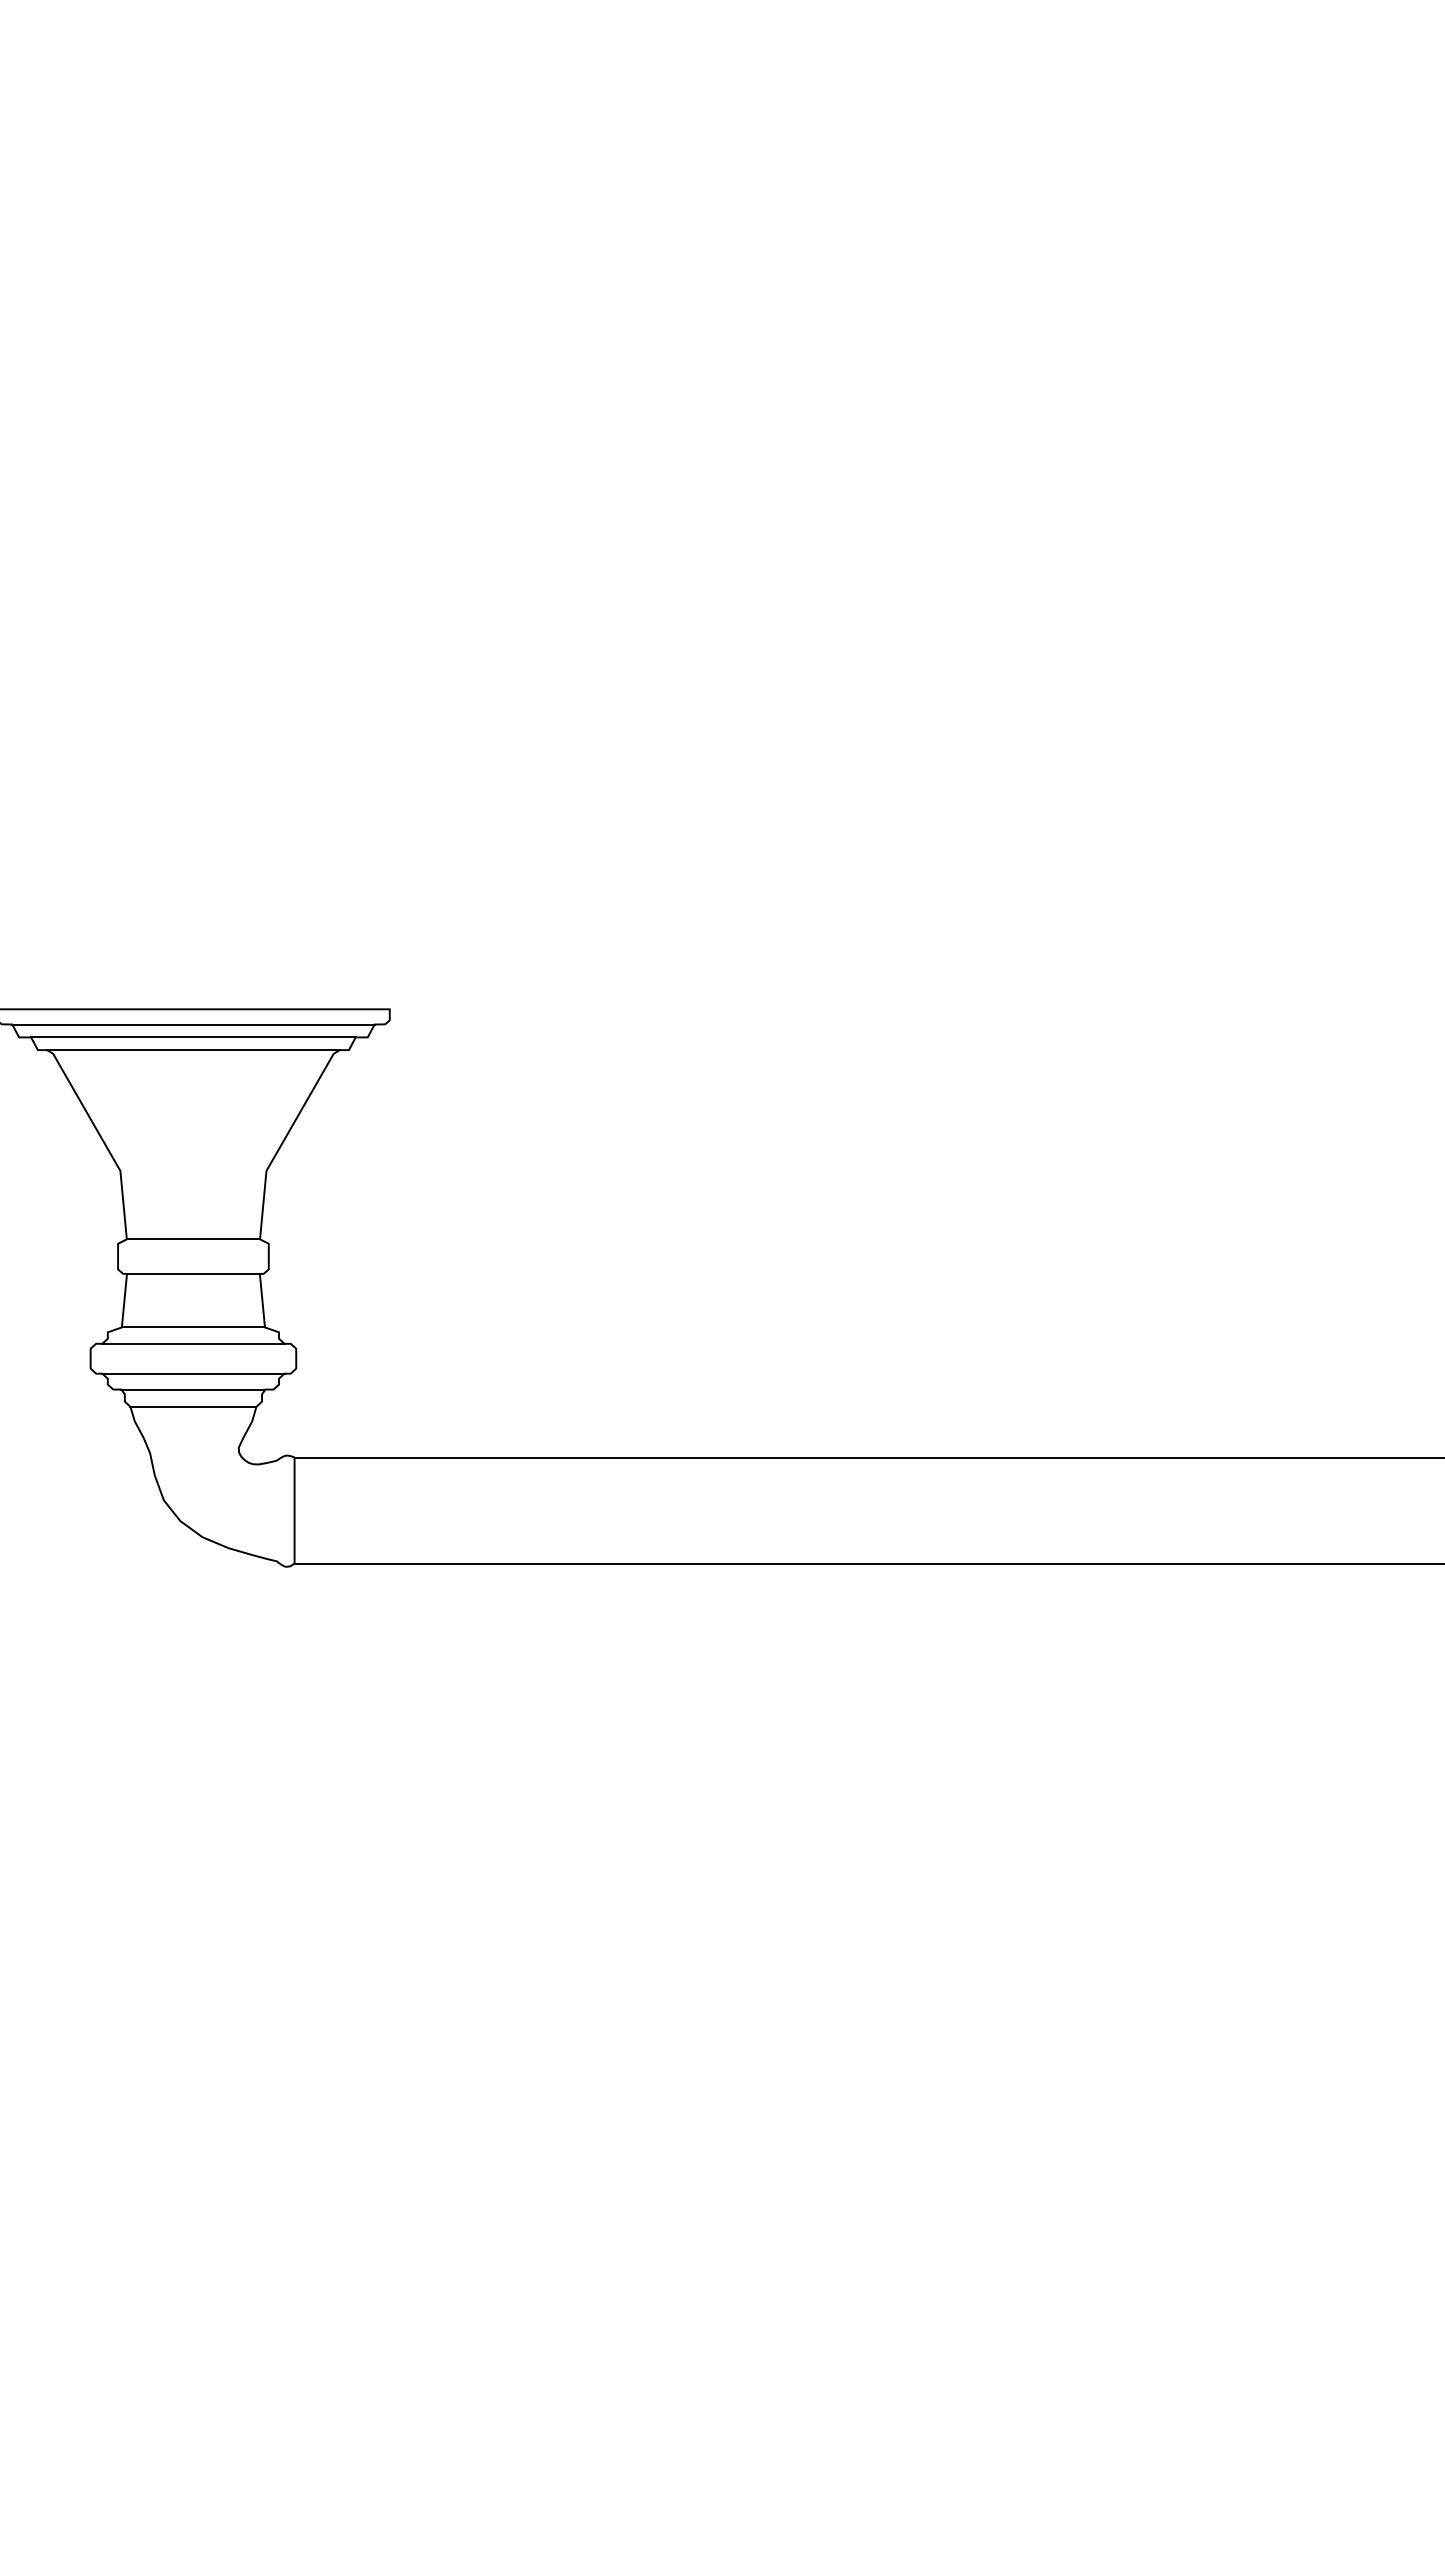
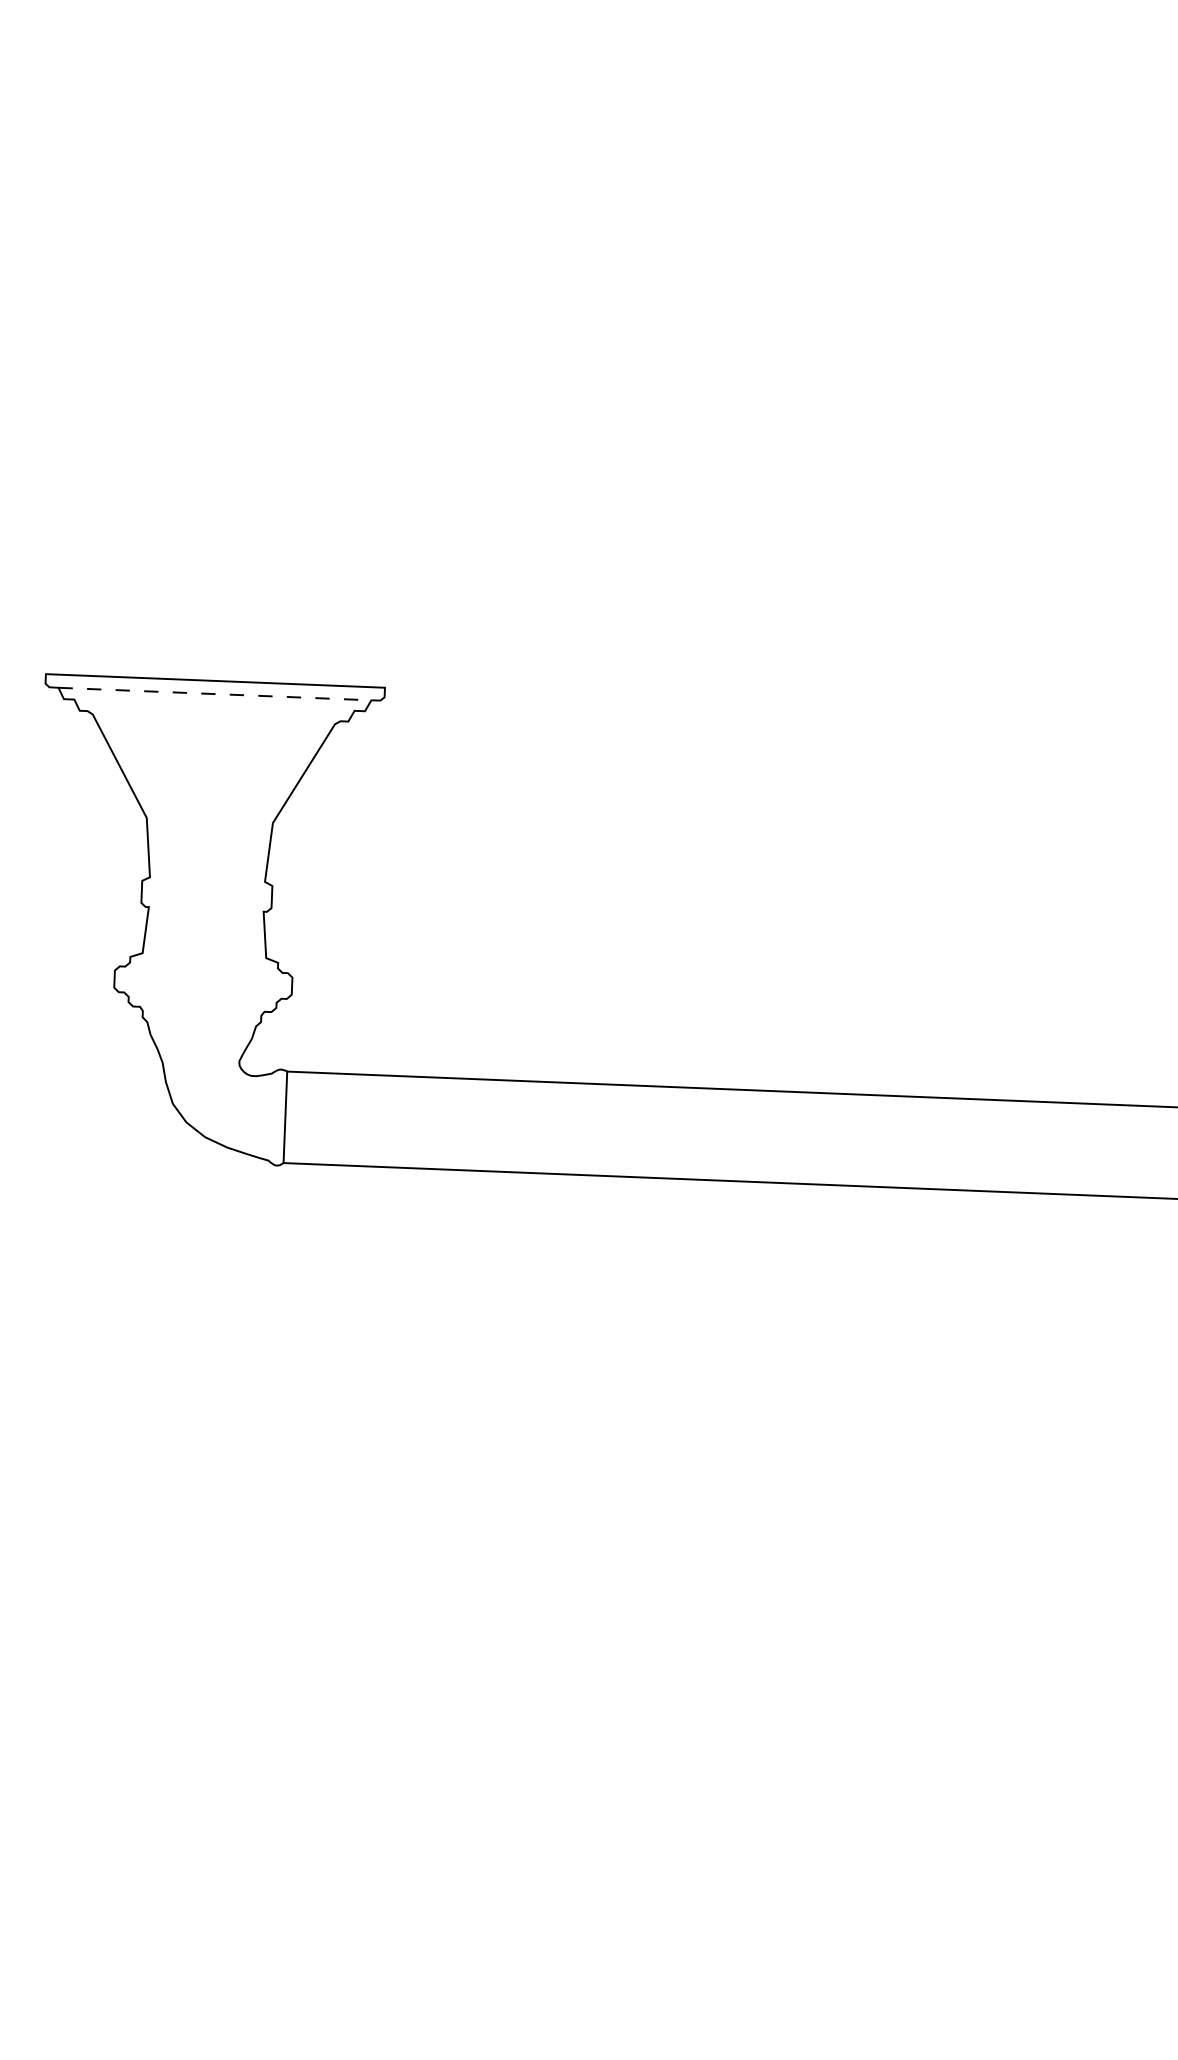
line: (193, 1024) -> (214, 694), solid -> dashed
line: (193, 1037) -> (214, 705), removed
line: (193, 1050) -> (214, 716), removed
line: (193, 1239) -> (207, 879), removed
line: (192, 1273) -> (205, 909), removed
line: (192, 1327) -> (203, 955), removed
line: (193, 1343) -> (203, 969), removed
line: (193, 1373) -> (202, 995), removed
line: (193, 1389) -> (202, 1009), removed
line: (193, 1406) -> (201, 1023), removed

